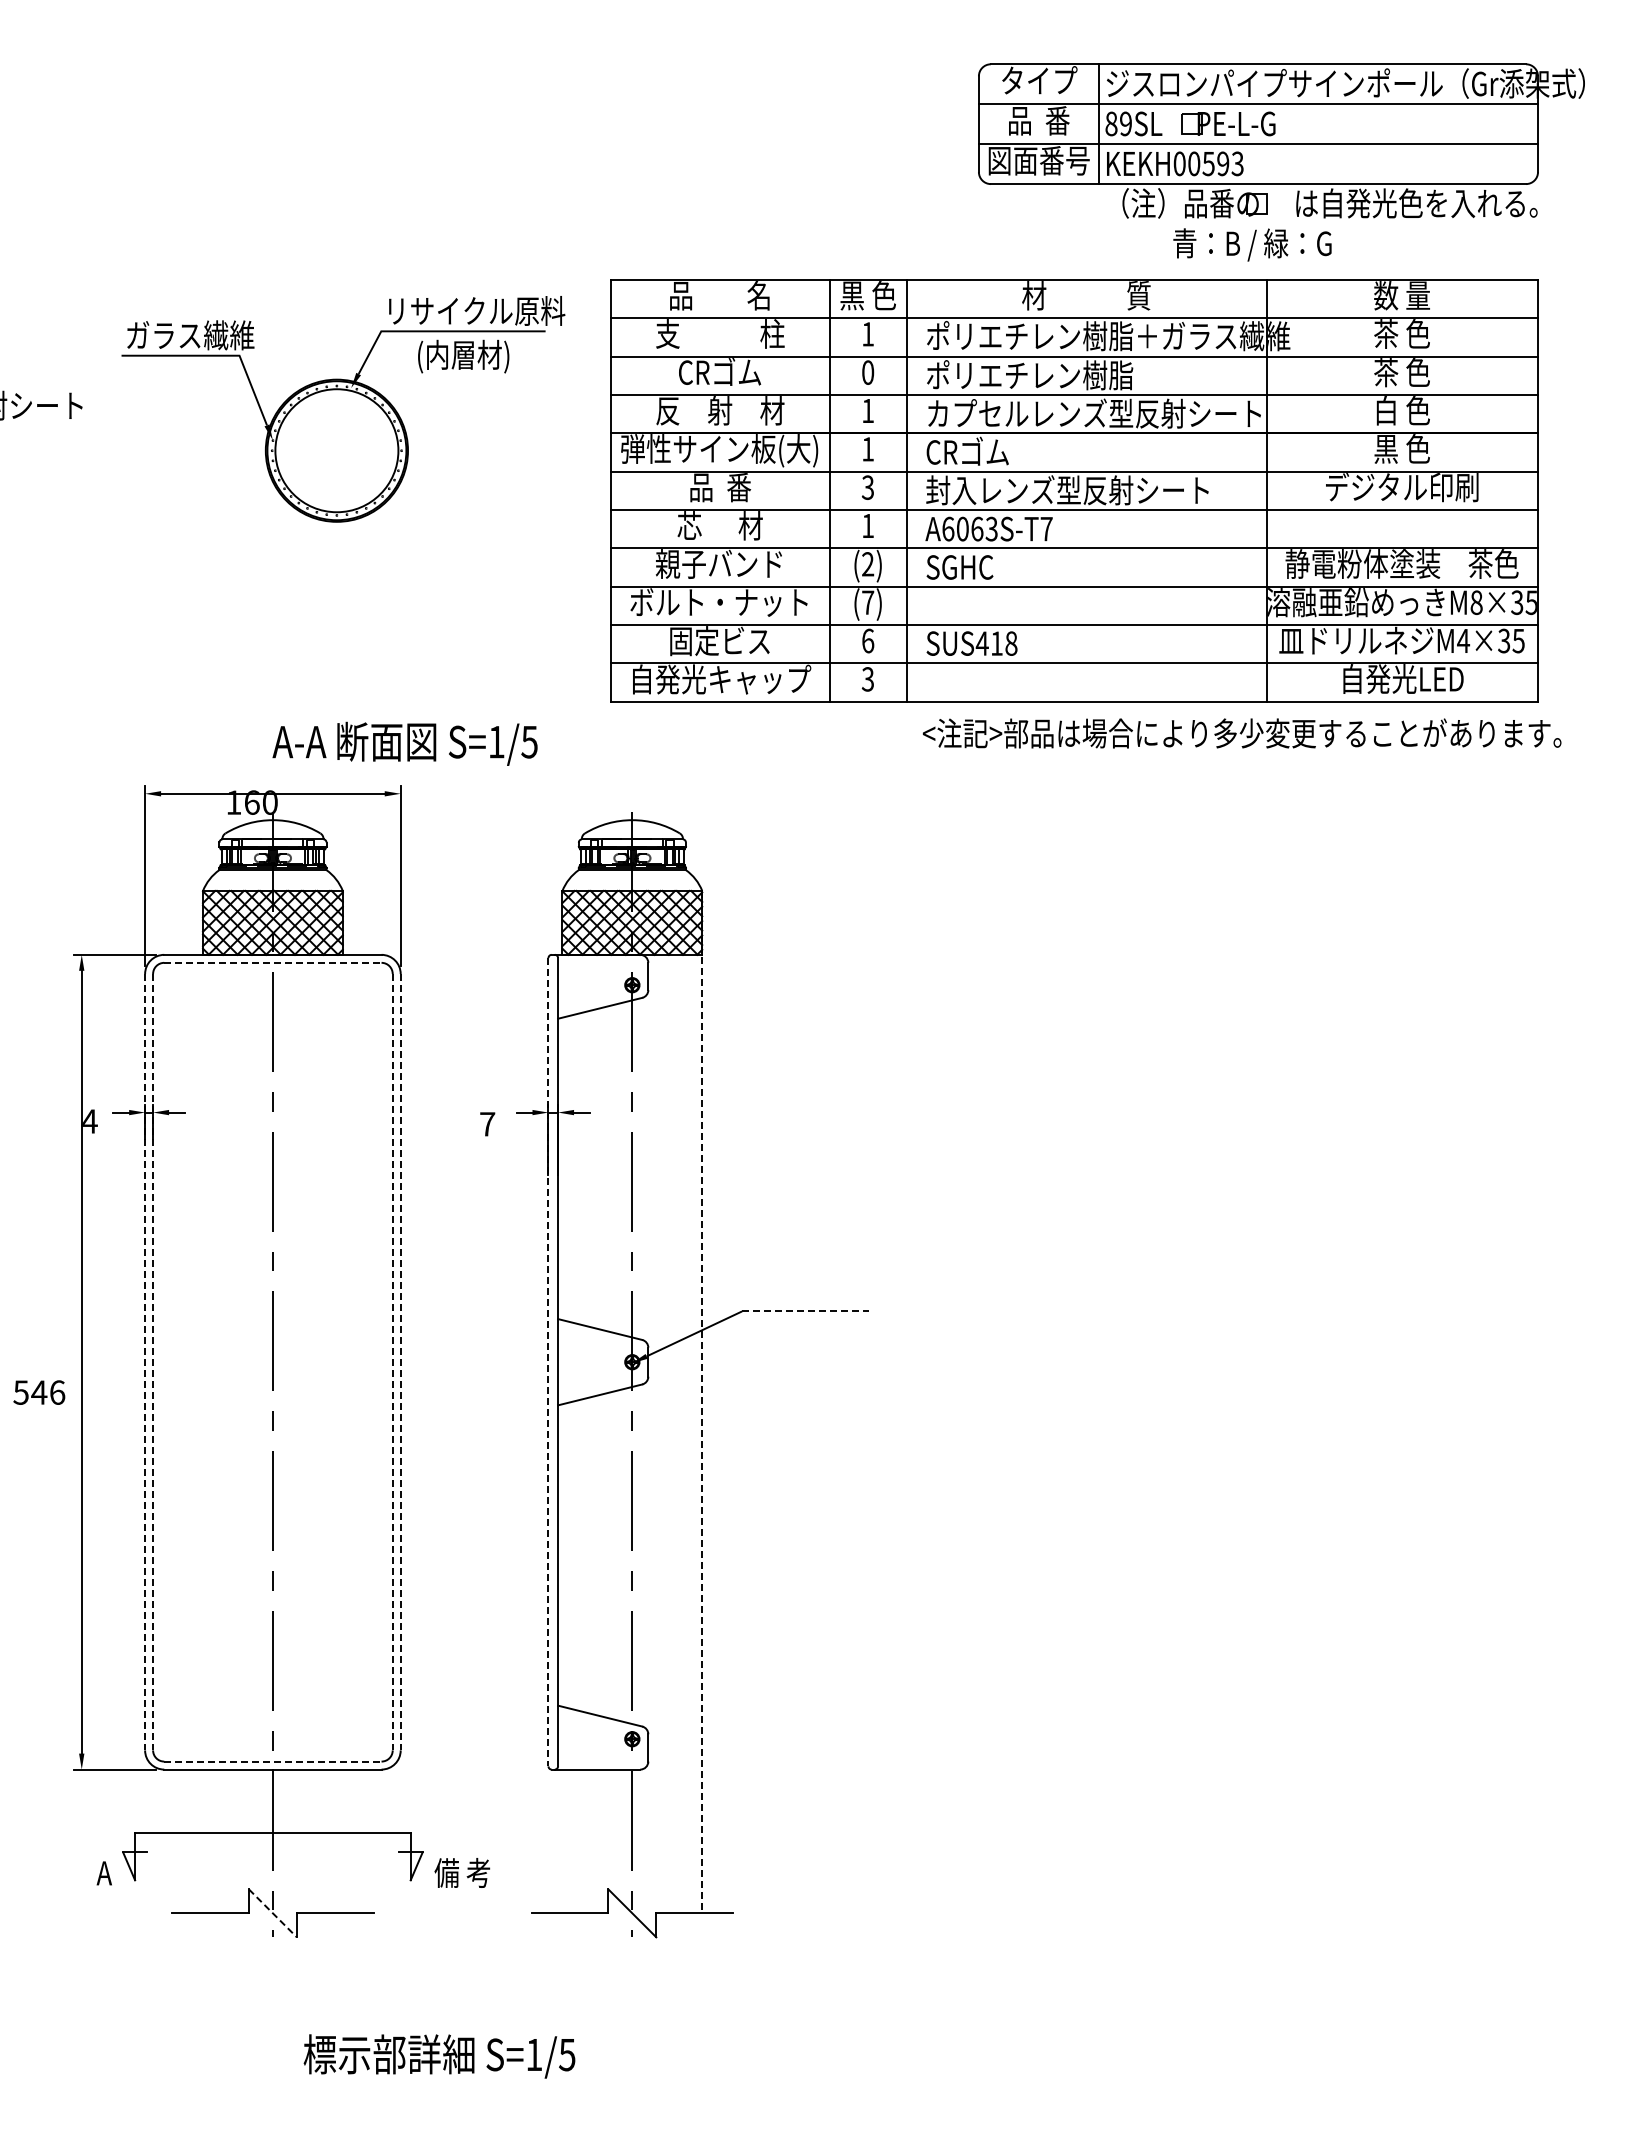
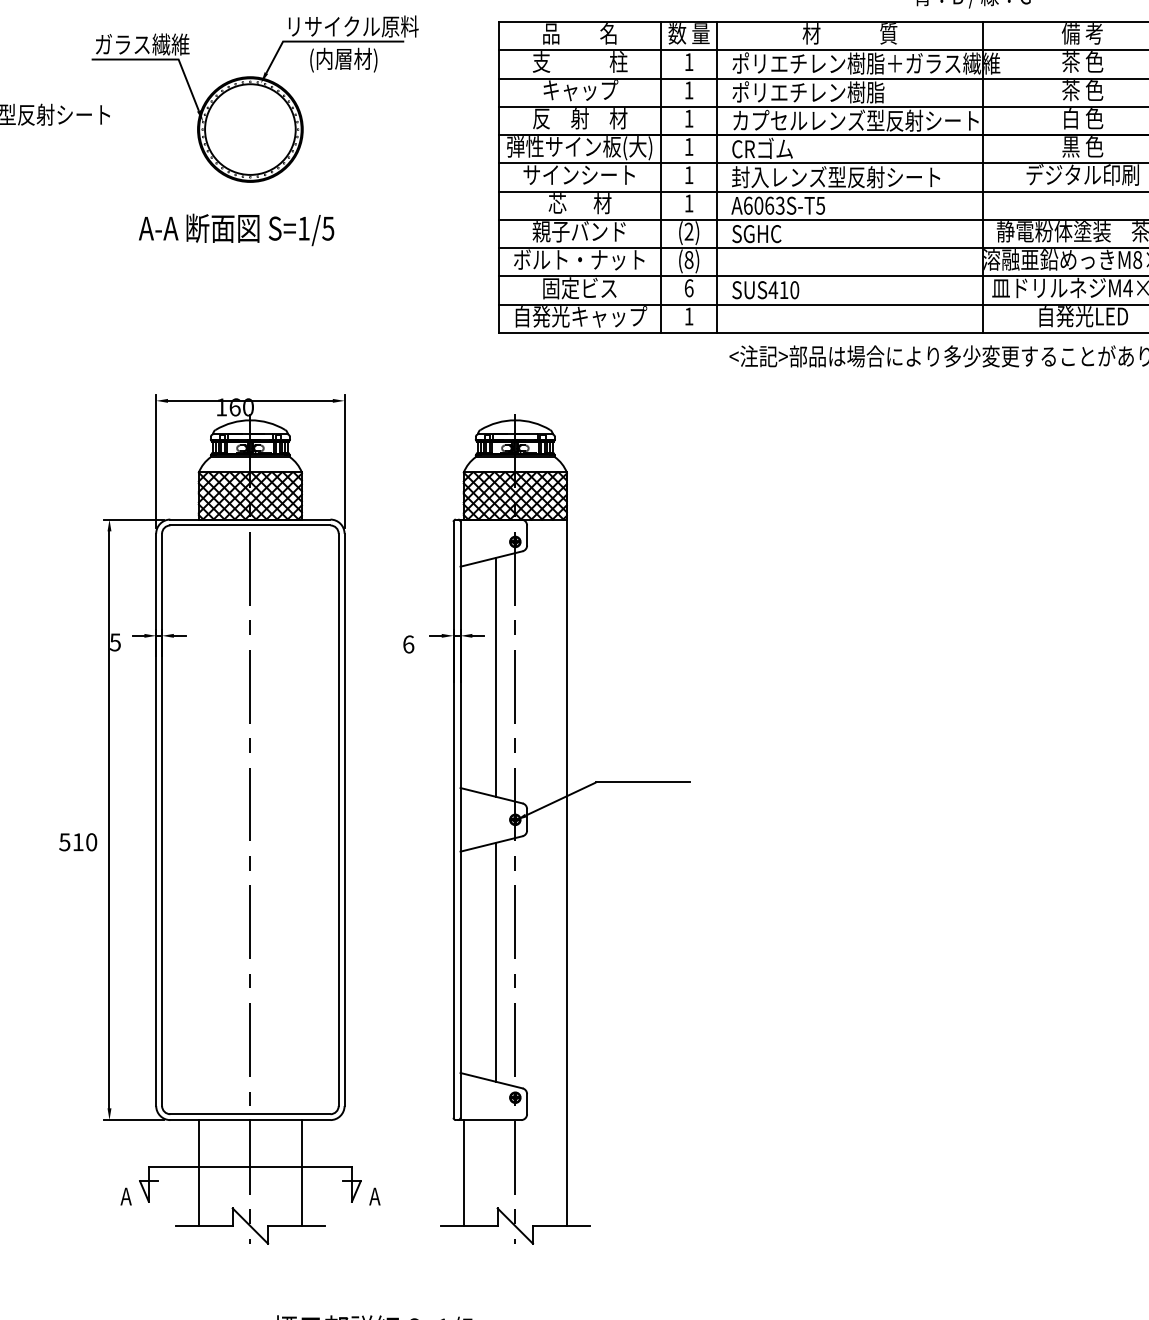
text: (867, 295) -> (688, 33), 黒 色 -> 数 量
text: (1401, 295) -> (1082, 33), 数 量 -> 備 考
text: (720, 372) -> (580, 90), CRゴム -> キャップ
text: (868, 372) -> (689, 90), 0 -> 1
part: (343, 409) -> (255, 99), moved
text: (718, 487) -> (578, 175), 品  番 -> サインシート
text: (867, 487) -> (688, 175), 3 -> 1
text: (1046, 529) -> (820, 206), A6063S-T7 -> A6063S-T5
text: (868, 602) -> (689, 259), (7) -> (8)
text: (1011, 643) -> (794, 290), SUS418 -> SUS410
text: (867, 679) -> (688, 316), 3 -> 1
text: (404, 743) -> (236, 229), moved
line: (272, 962) -> (250, 525), dashed -> solid
text: (90, 1121) -> (115, 642), 4 -> 5
text: (487, 1124) -> (408, 644), 7 -> 6
line: (605, 1168) -> (495, 677), added
line: (805, 1311) -> (642, 782), dashed -> solid
line: (145, 1362) -> (156, 820), dashed -> solid
line: (153, 1362) -> (162, 820), dashed -> solid
line: (392, 1362) -> (338, 820), dashed -> solid
line: (400, 1362) -> (344, 820), dashed -> solid
line: (548, 1362) -> (453, 820), dashed -> solid
text: (48, 1392) -> (84, 842), 546 -> 510
line: (702, 1402) -> (567, 849), dashed -> solid
line: (605, 1555) -> (495, 962), added
line: (272, 1761) -> (250, 1114), dashed -> solid
line: (203, 1841) -> (199, 1173), added
line: (342, 1841) -> (301, 1173), added
line: (562, 1841) -> (463, 1173), added
text: (462, 1872) -> (390, 1195), 備 考 -> A
line: (272, 1913) -> (250, 1226), dashed -> solid

